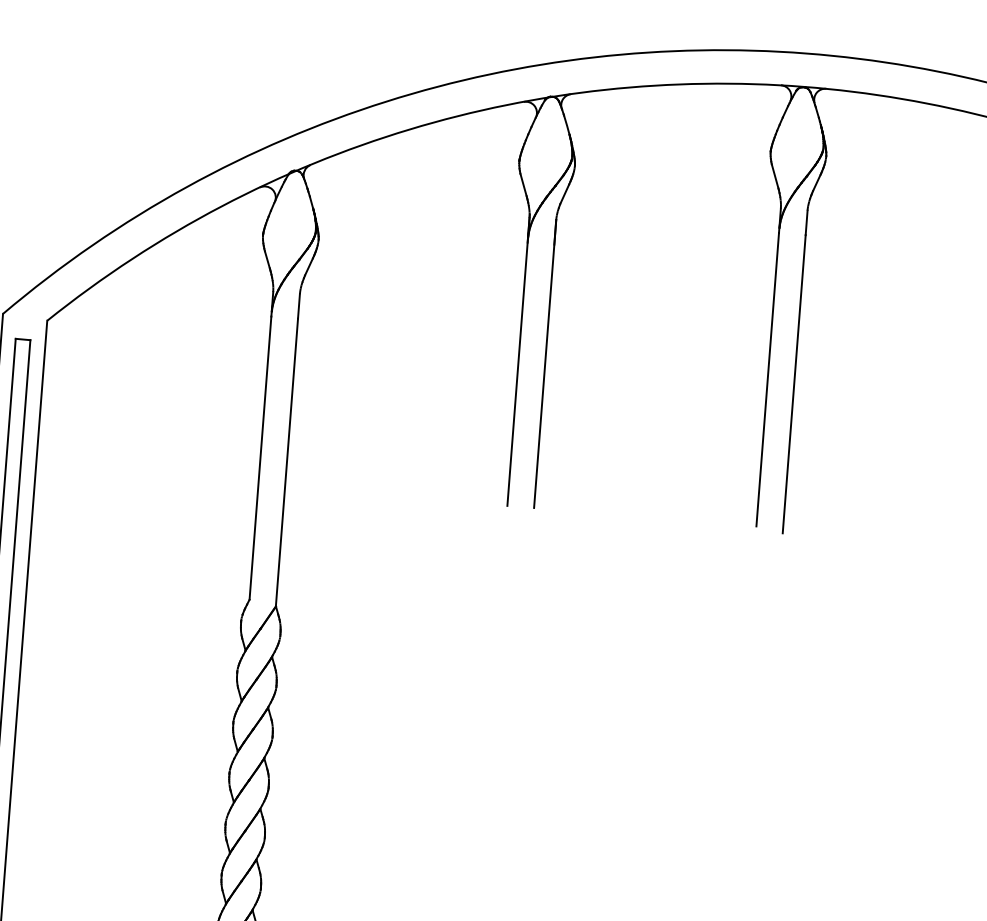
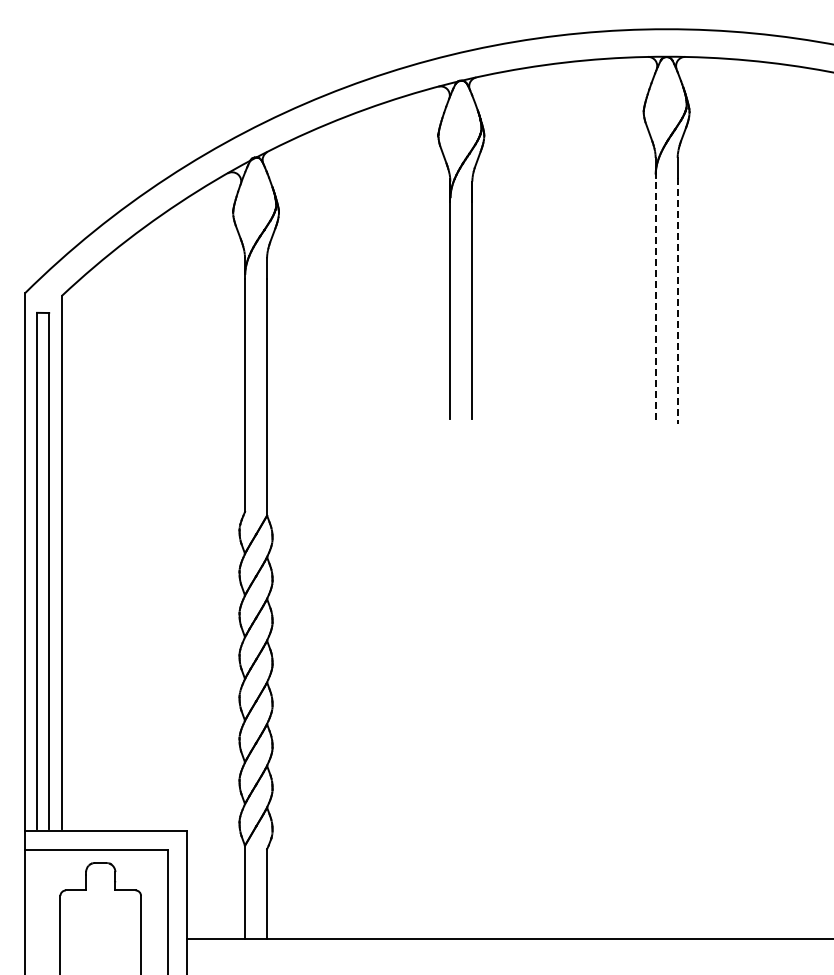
line: (767, 379) -> (655, 298), solid -> dashed
line: (794, 383) -> (677, 300), solid -> dashed

